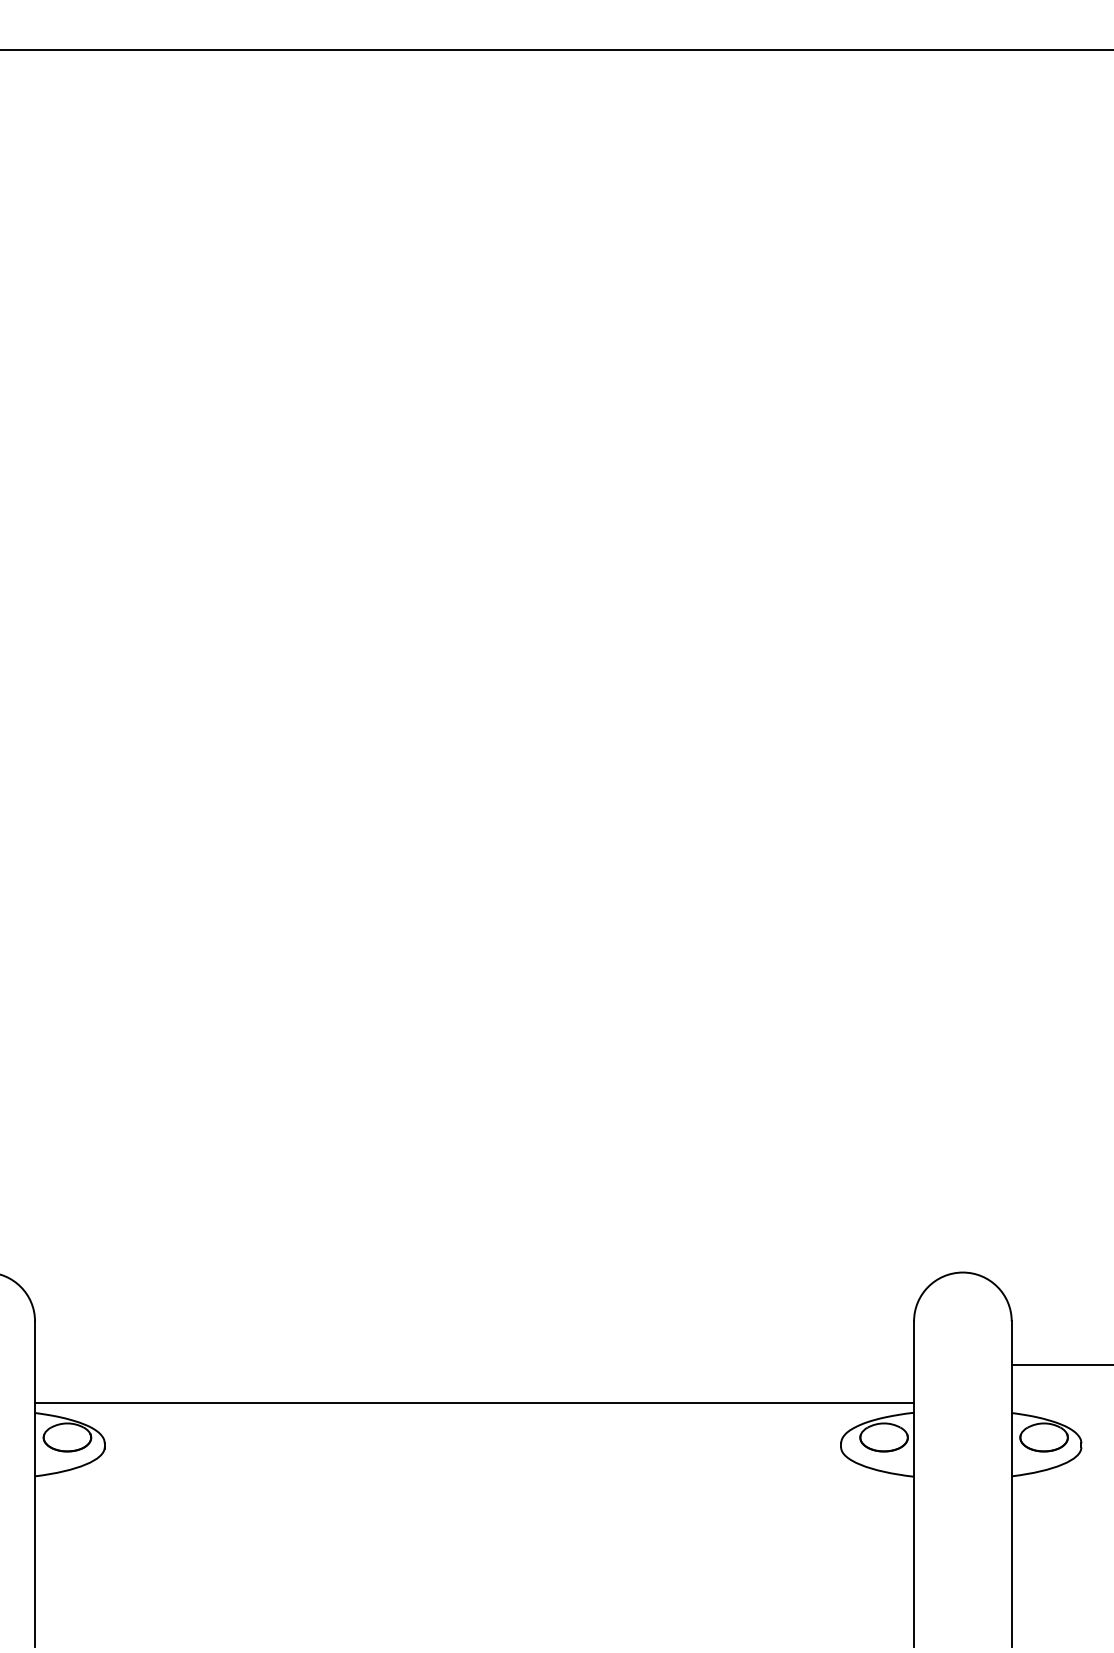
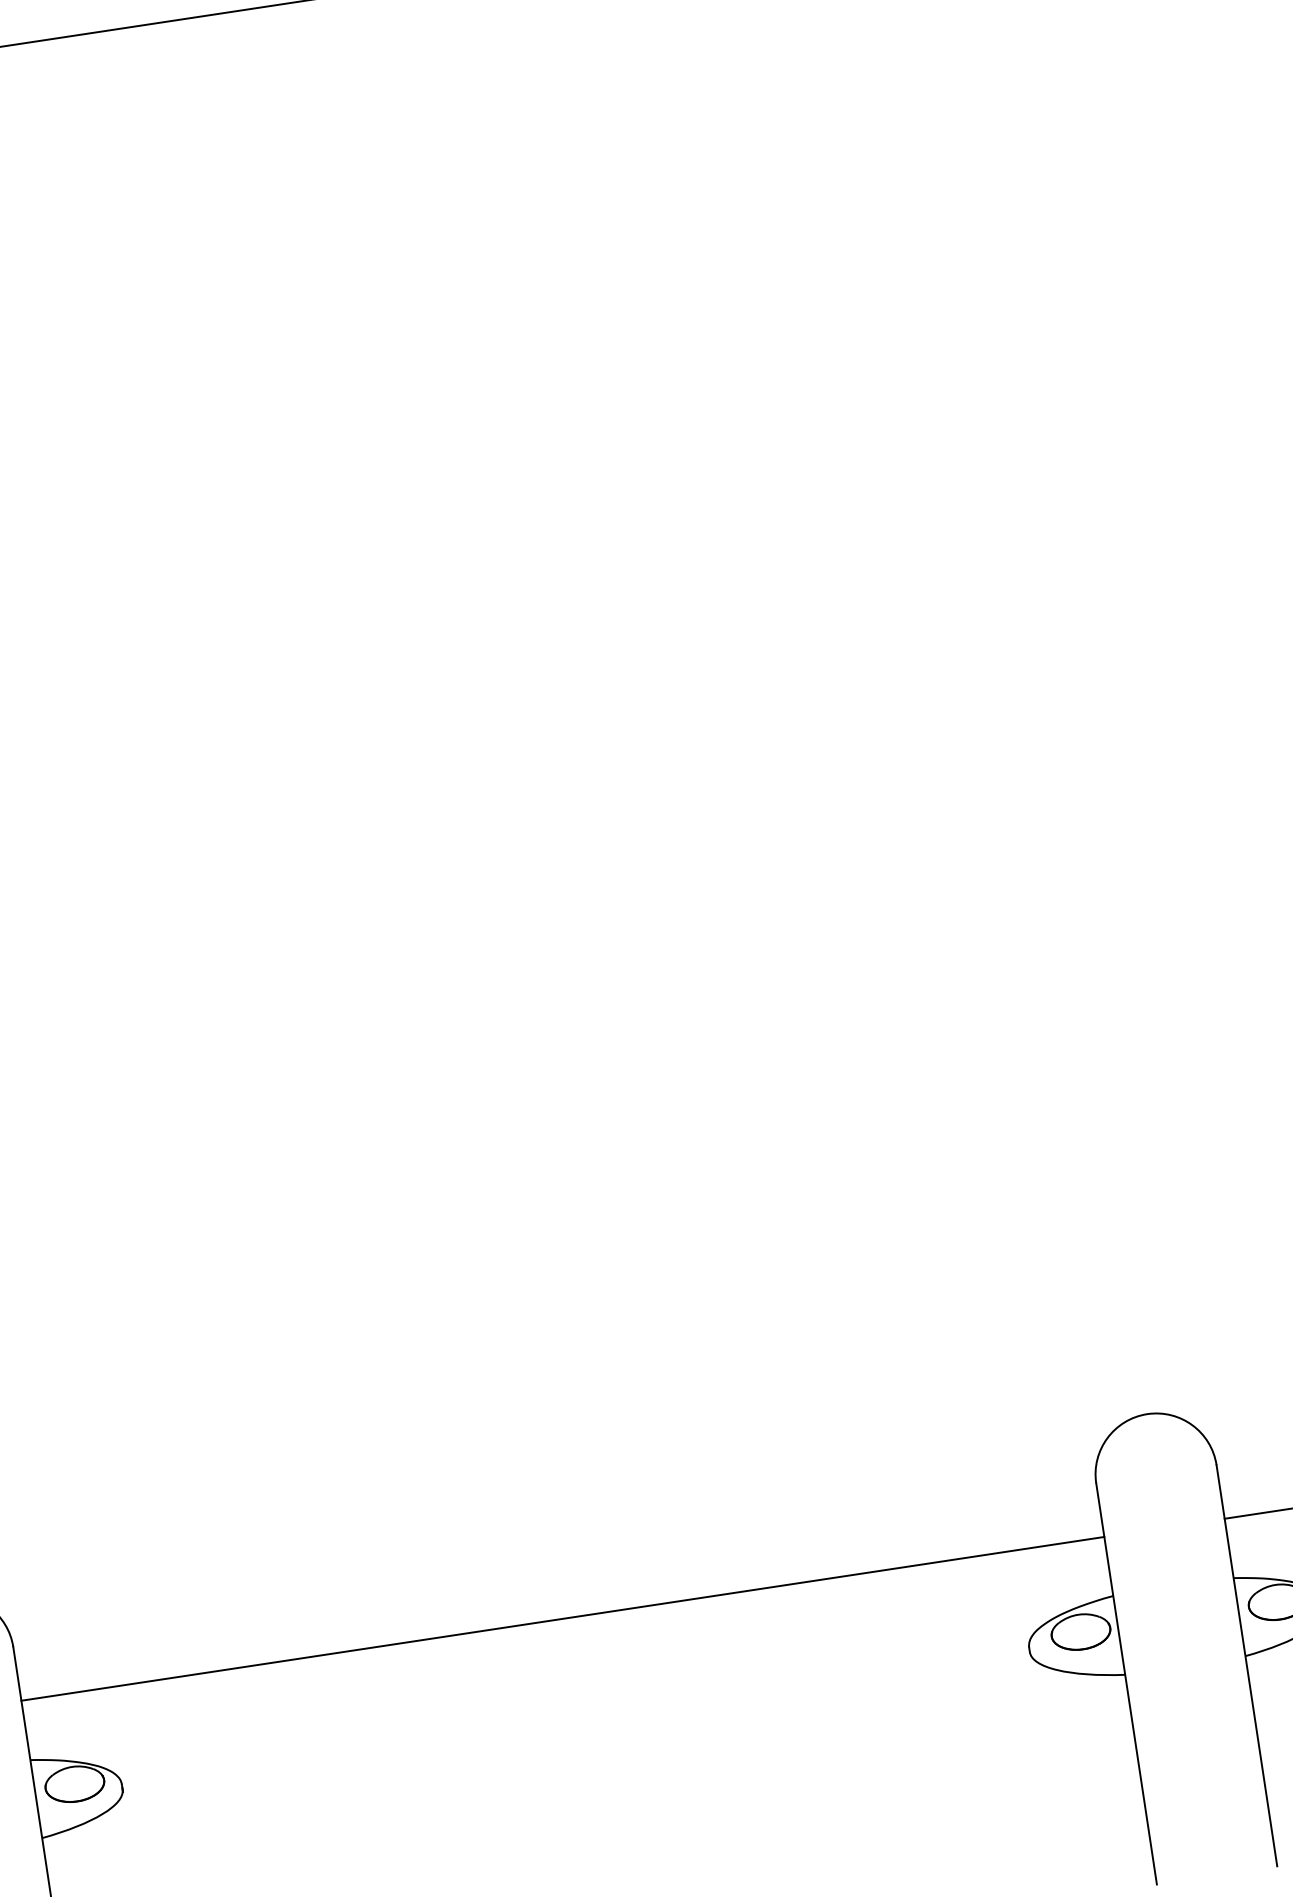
line: (474, 1402) -> (562, 1618), moved

